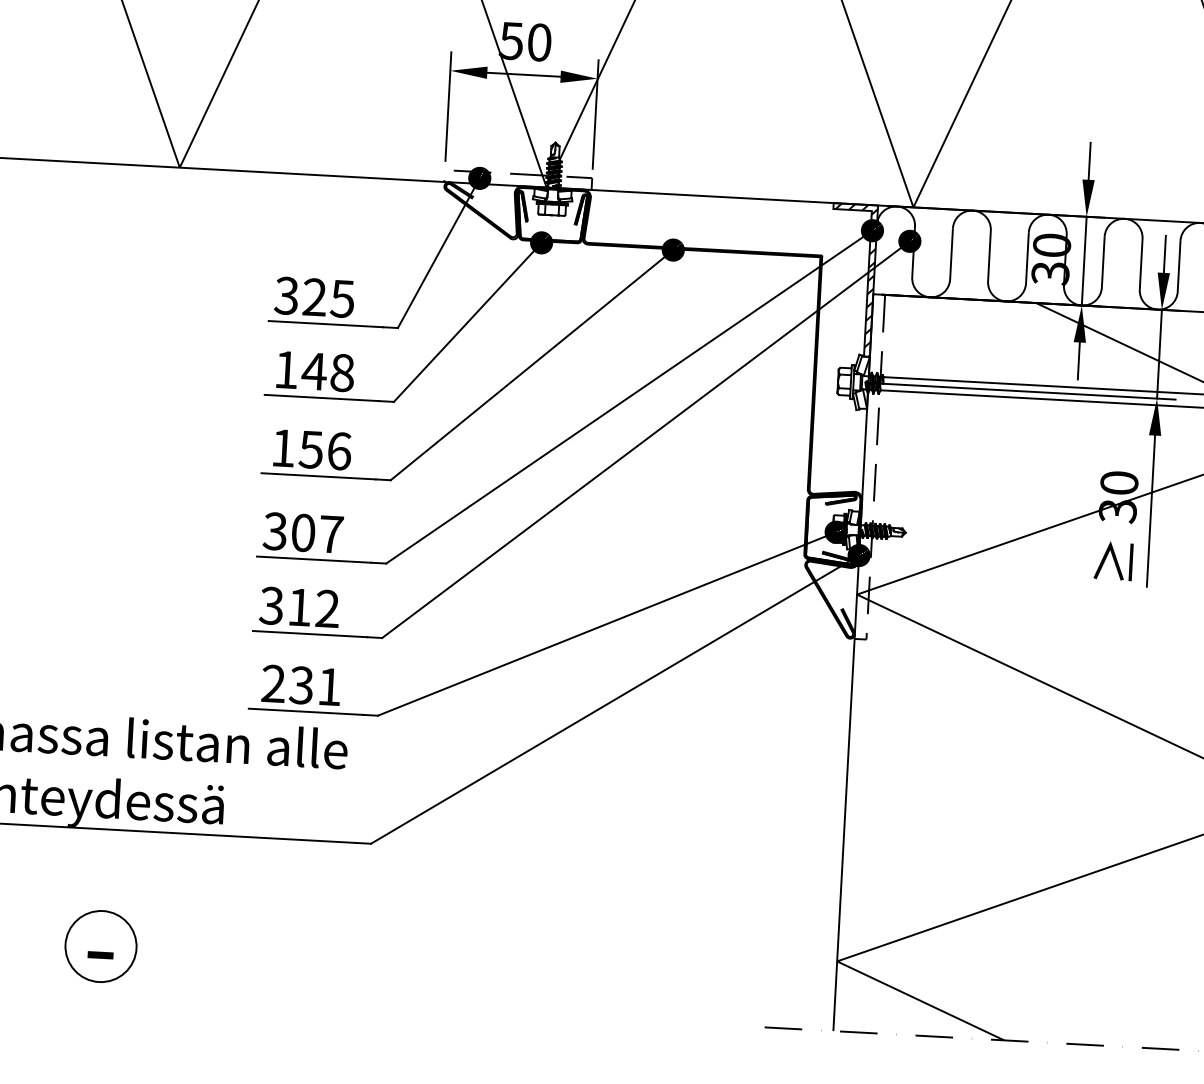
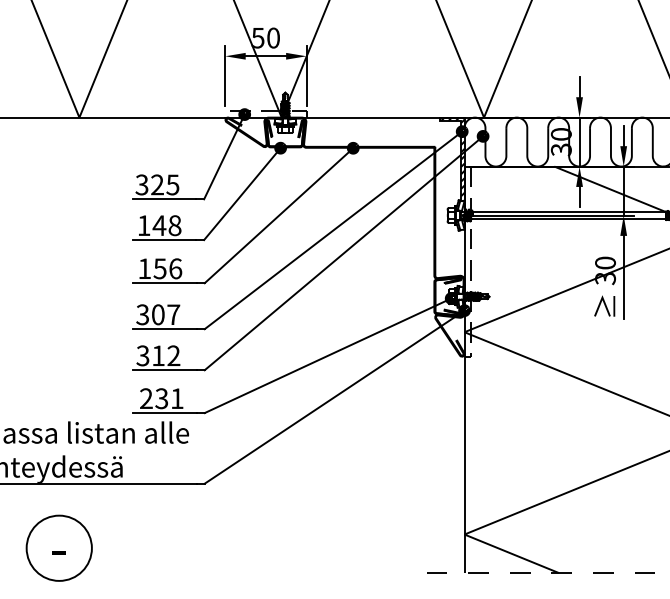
circle: (99, 945) -> (58, 547), size x1.67

